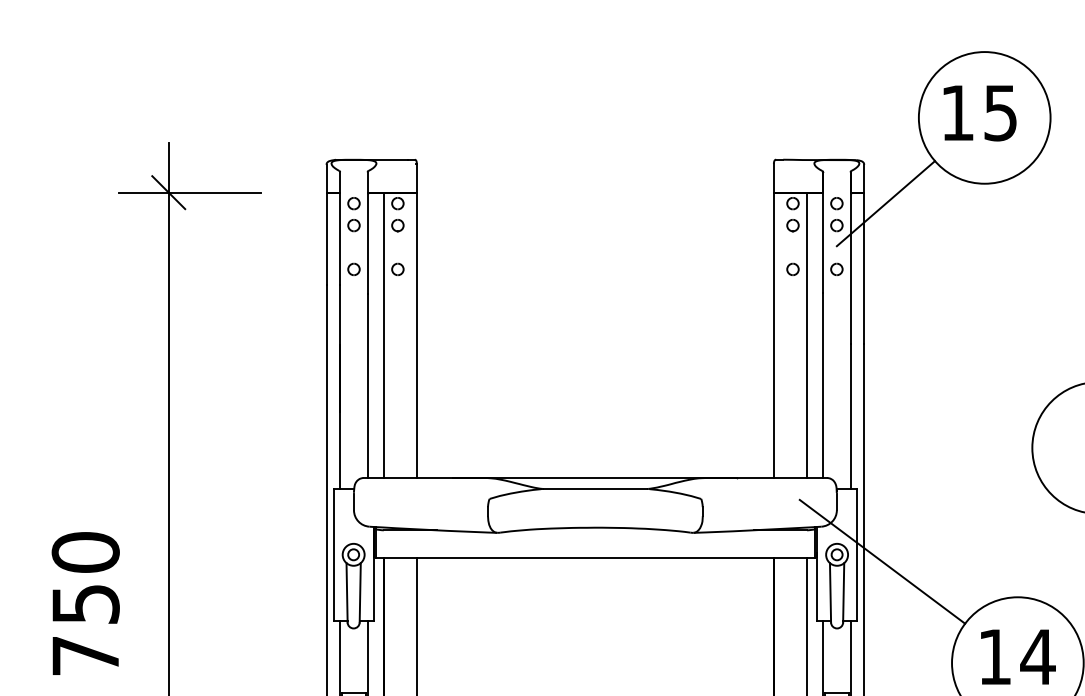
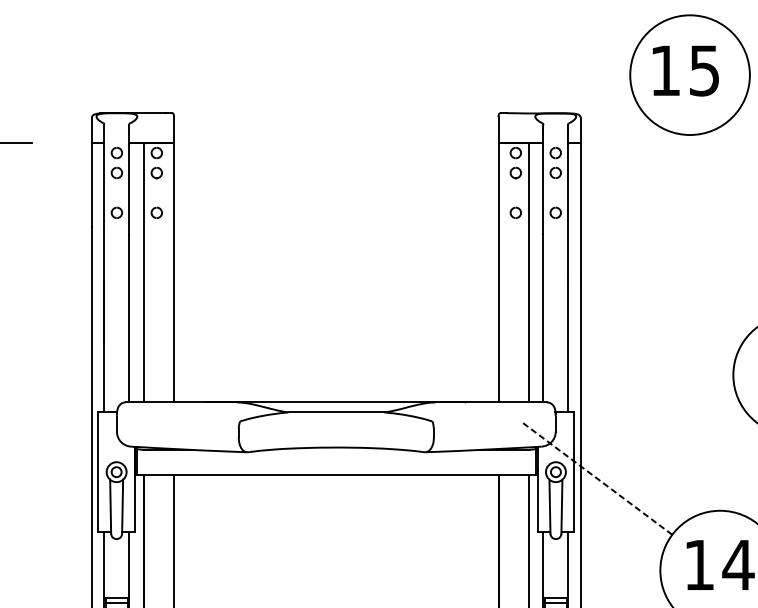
line: (885, 203) -> (599, 152), removed
line: (882, 561) -> (597, 478), solid -> dashed

